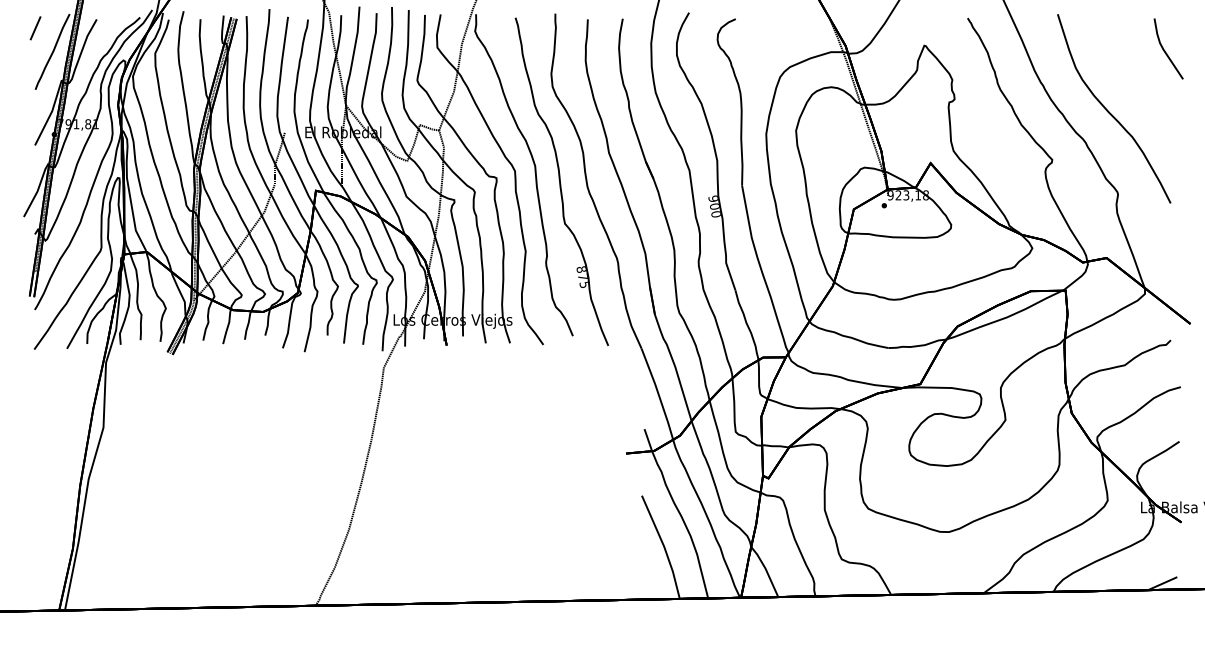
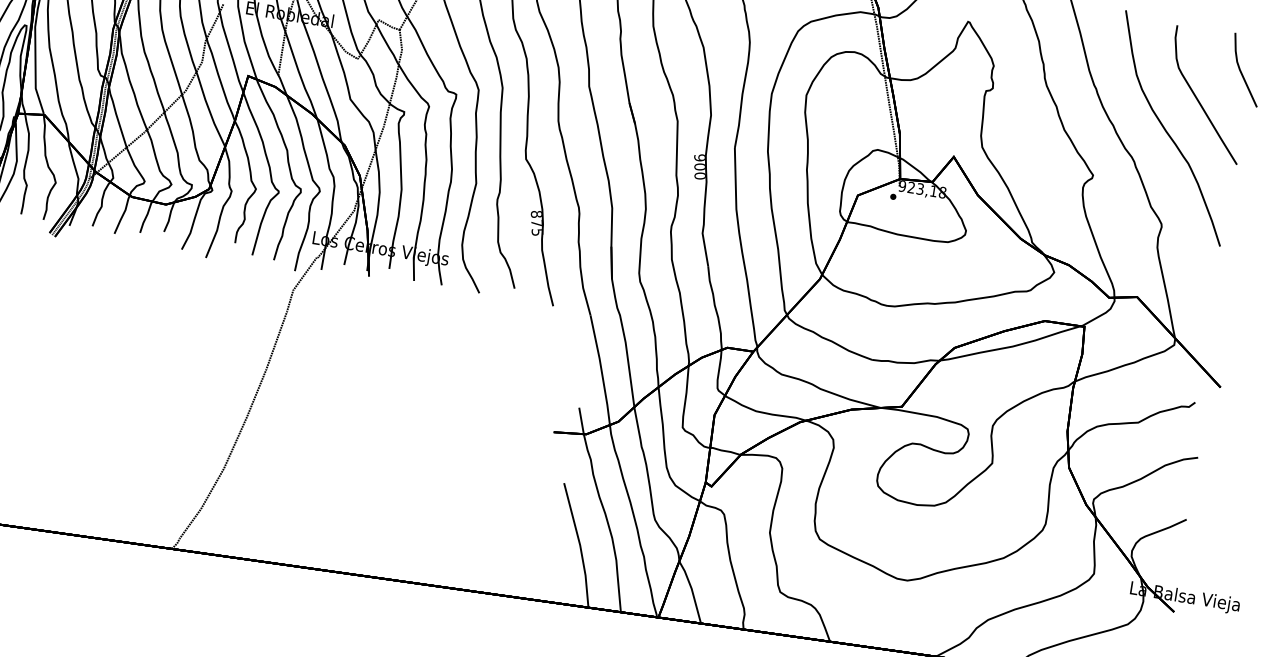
curve: (1132, 80) -> (1199, 99), added

